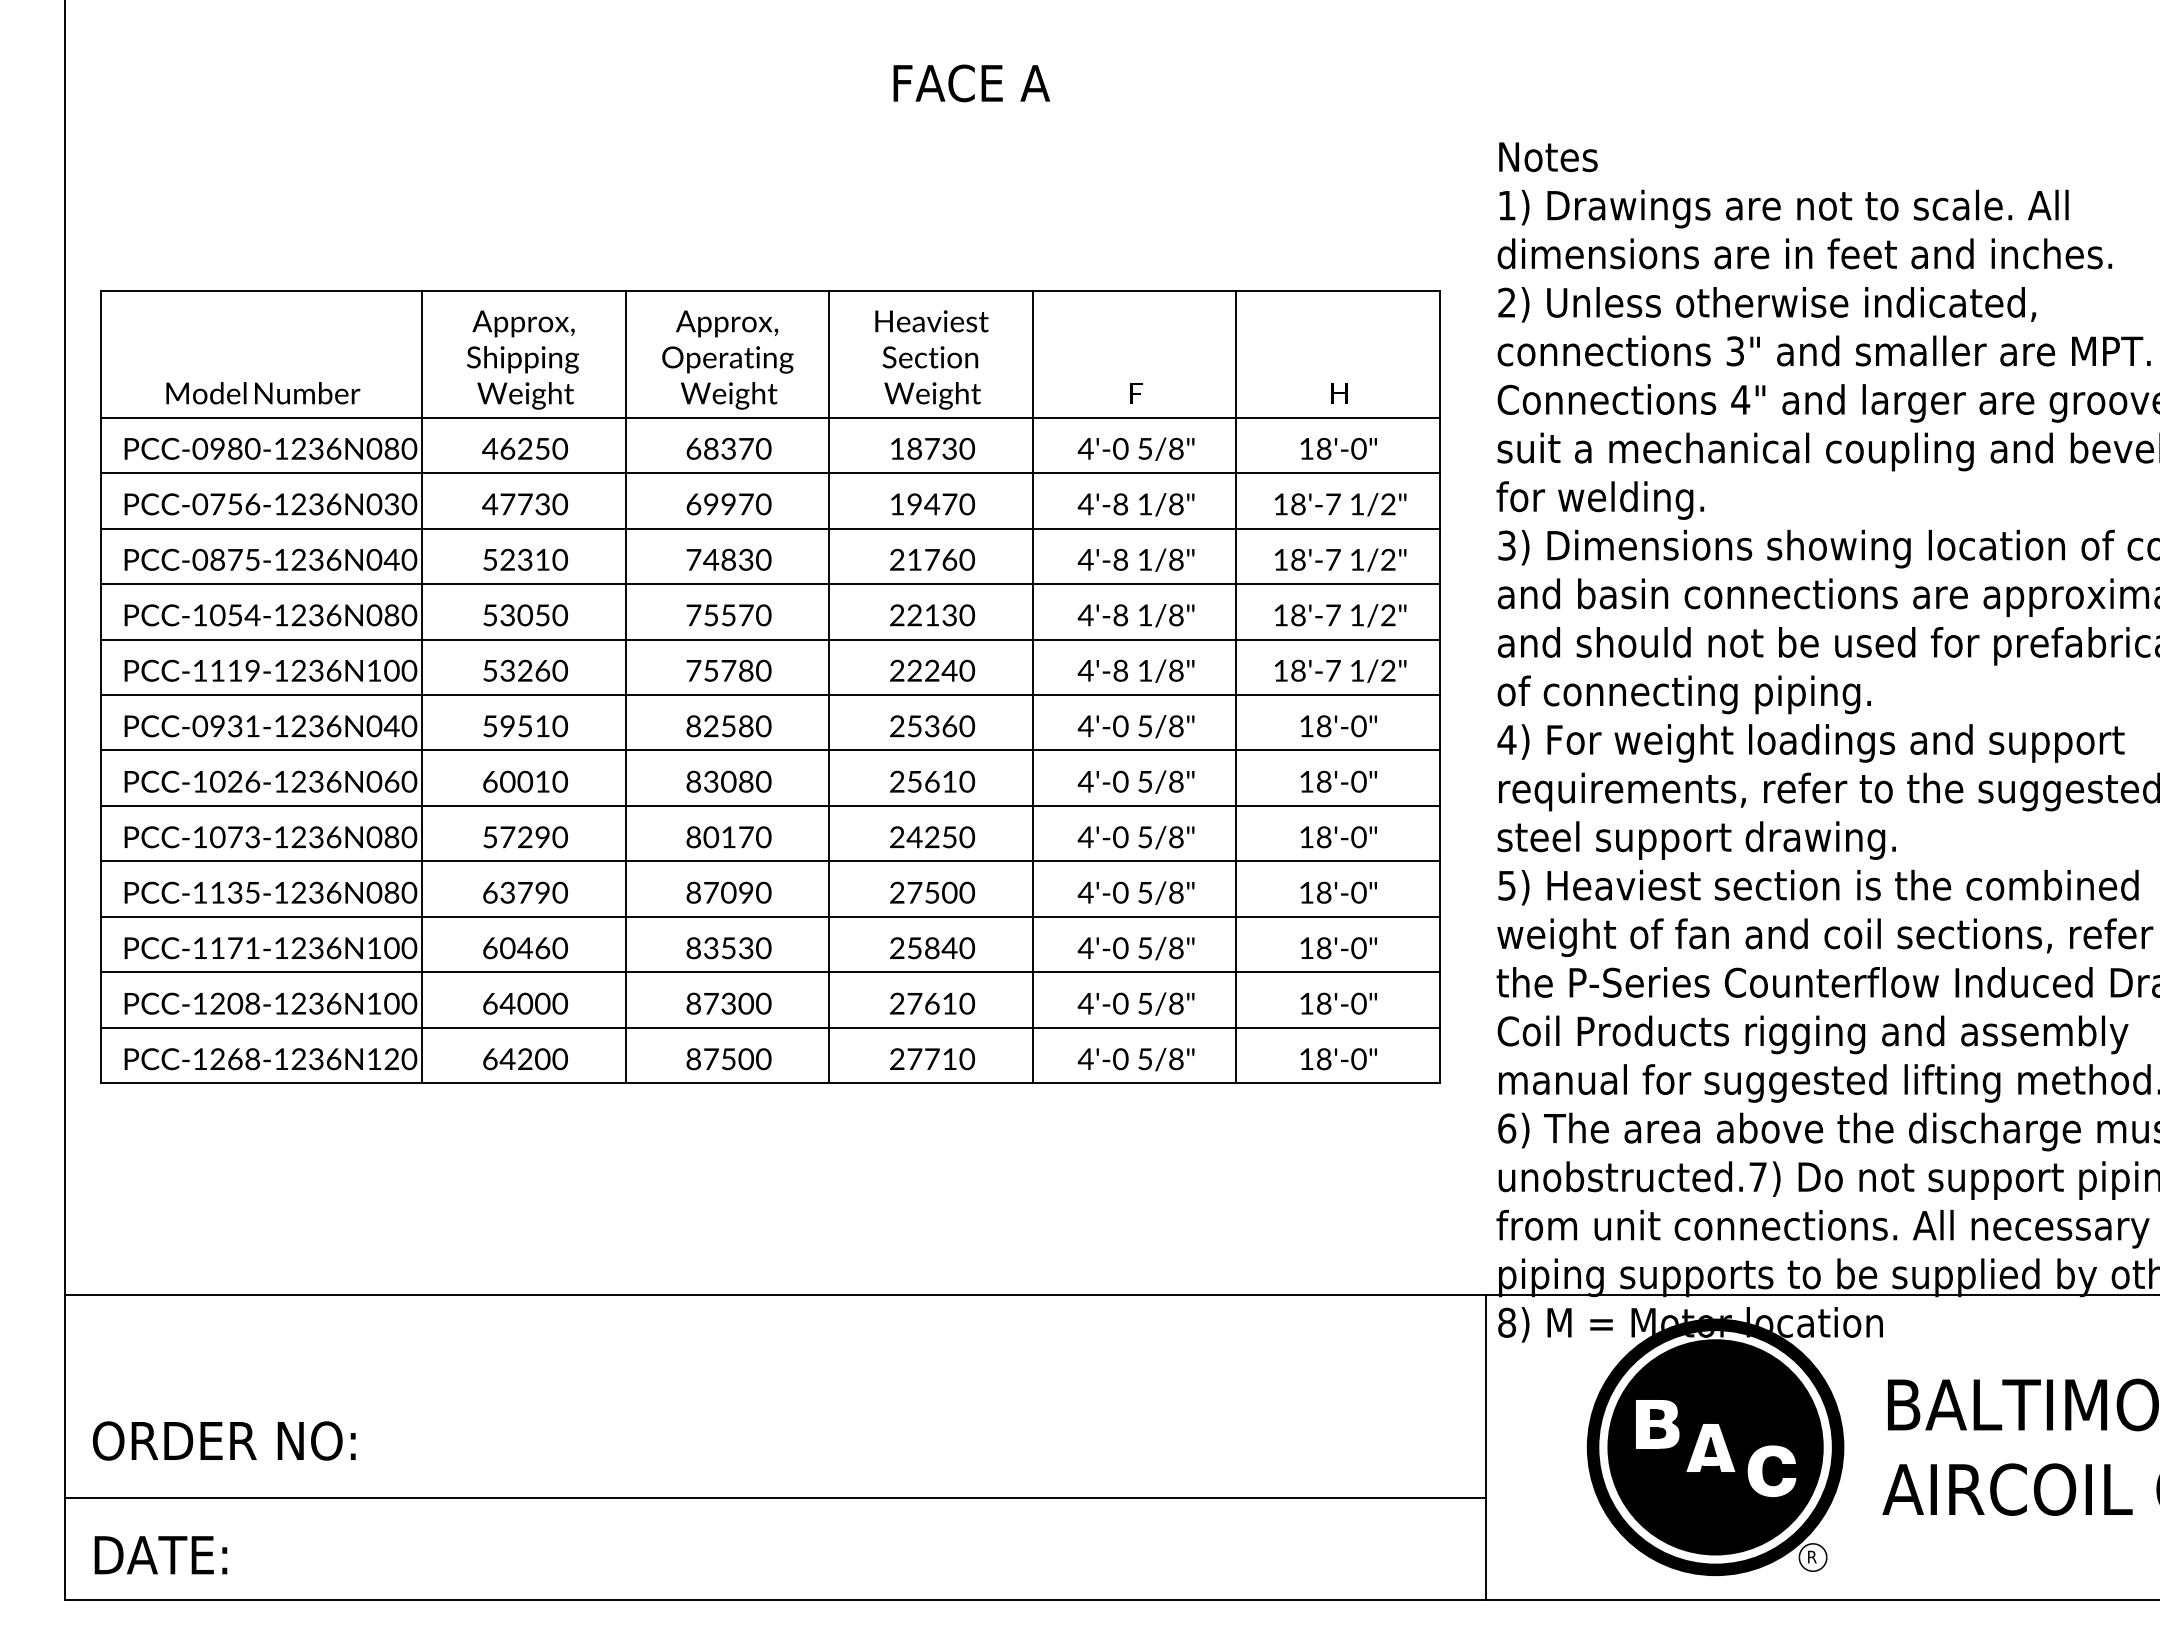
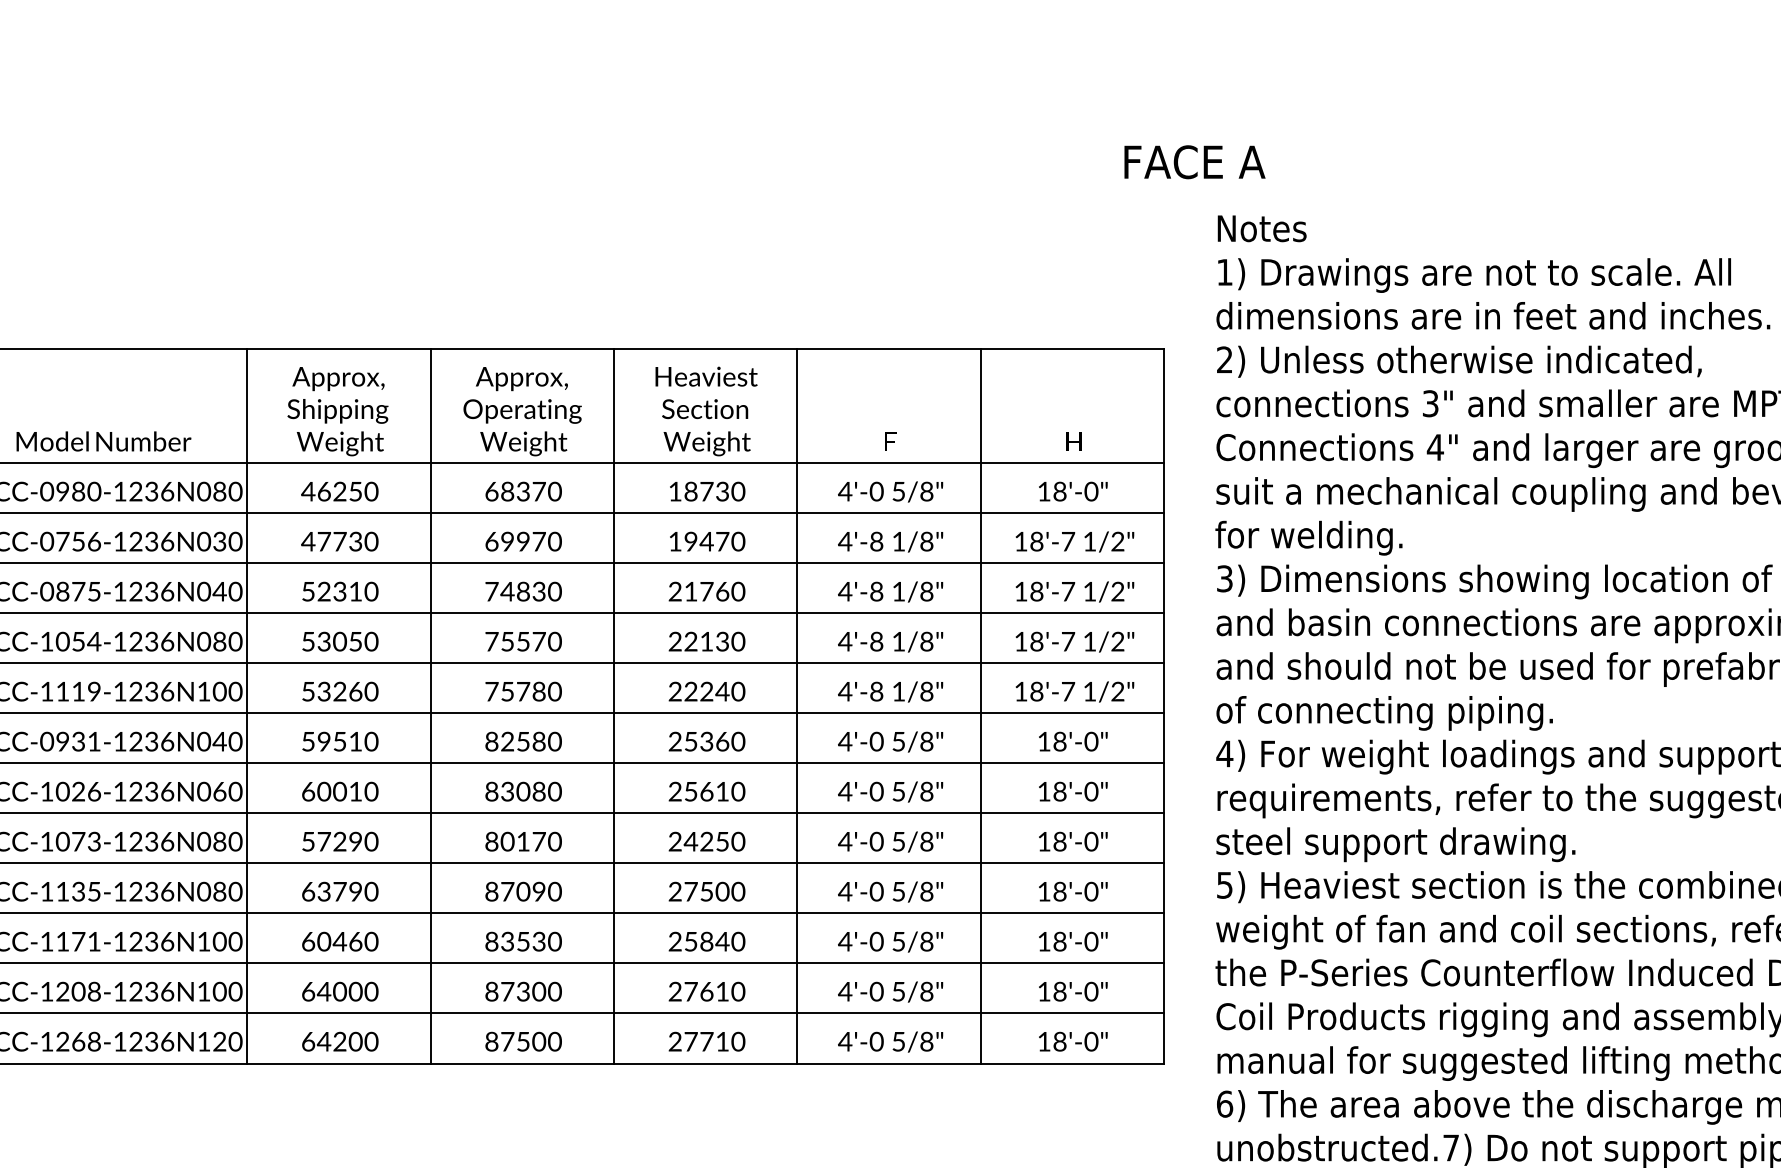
text: (971, 83) -> (1194, 162), moved

